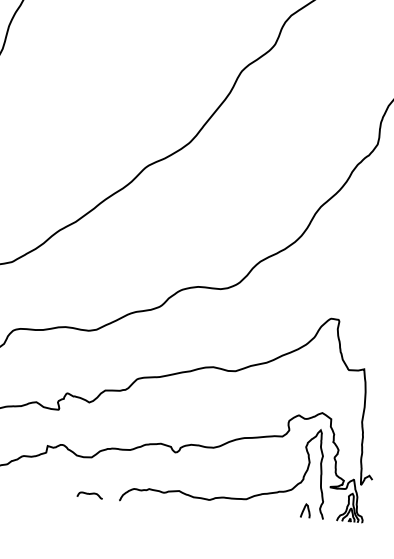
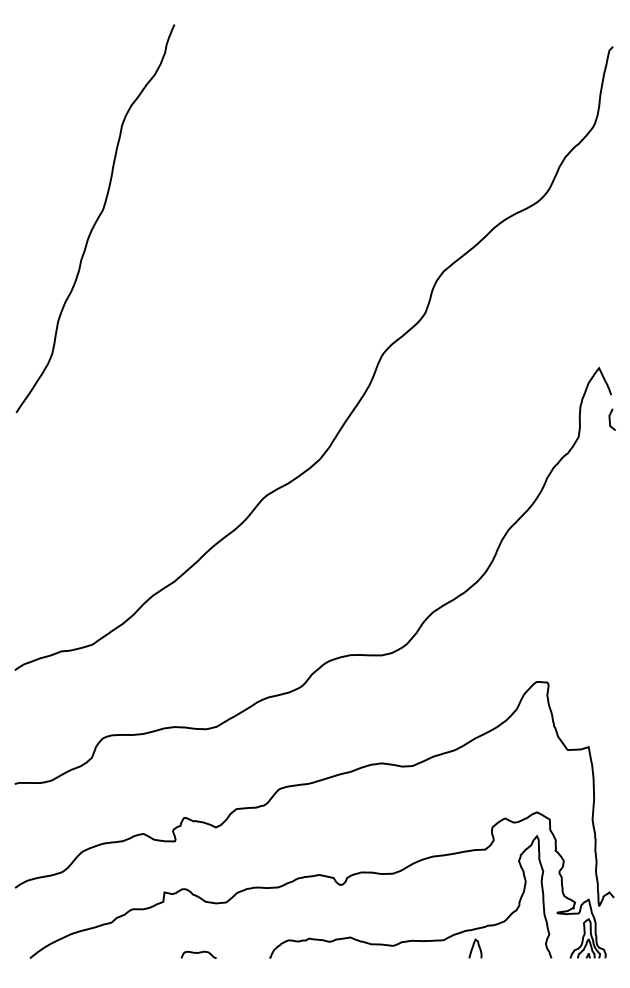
curve: (89, 494) -> (198, 953), moved
curve: (304, 510) -> (473, 948), moved

